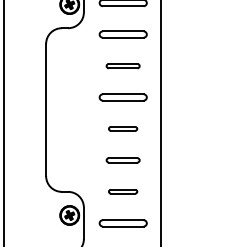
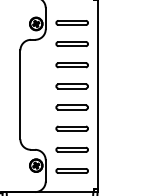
part: (122, 66) -> (71, 65), size x1.43
part: (122, 128) -> (71, 107), size x1.67
part: (122, 160) -> (71, 128), size x1.43
part: (122, 191) -> (71, 149), size x1.67

